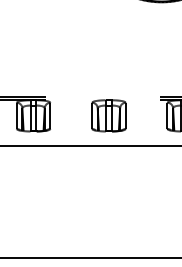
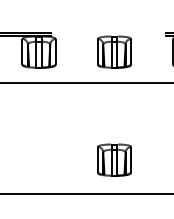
part: (108, 223) -> (114, 159), added

